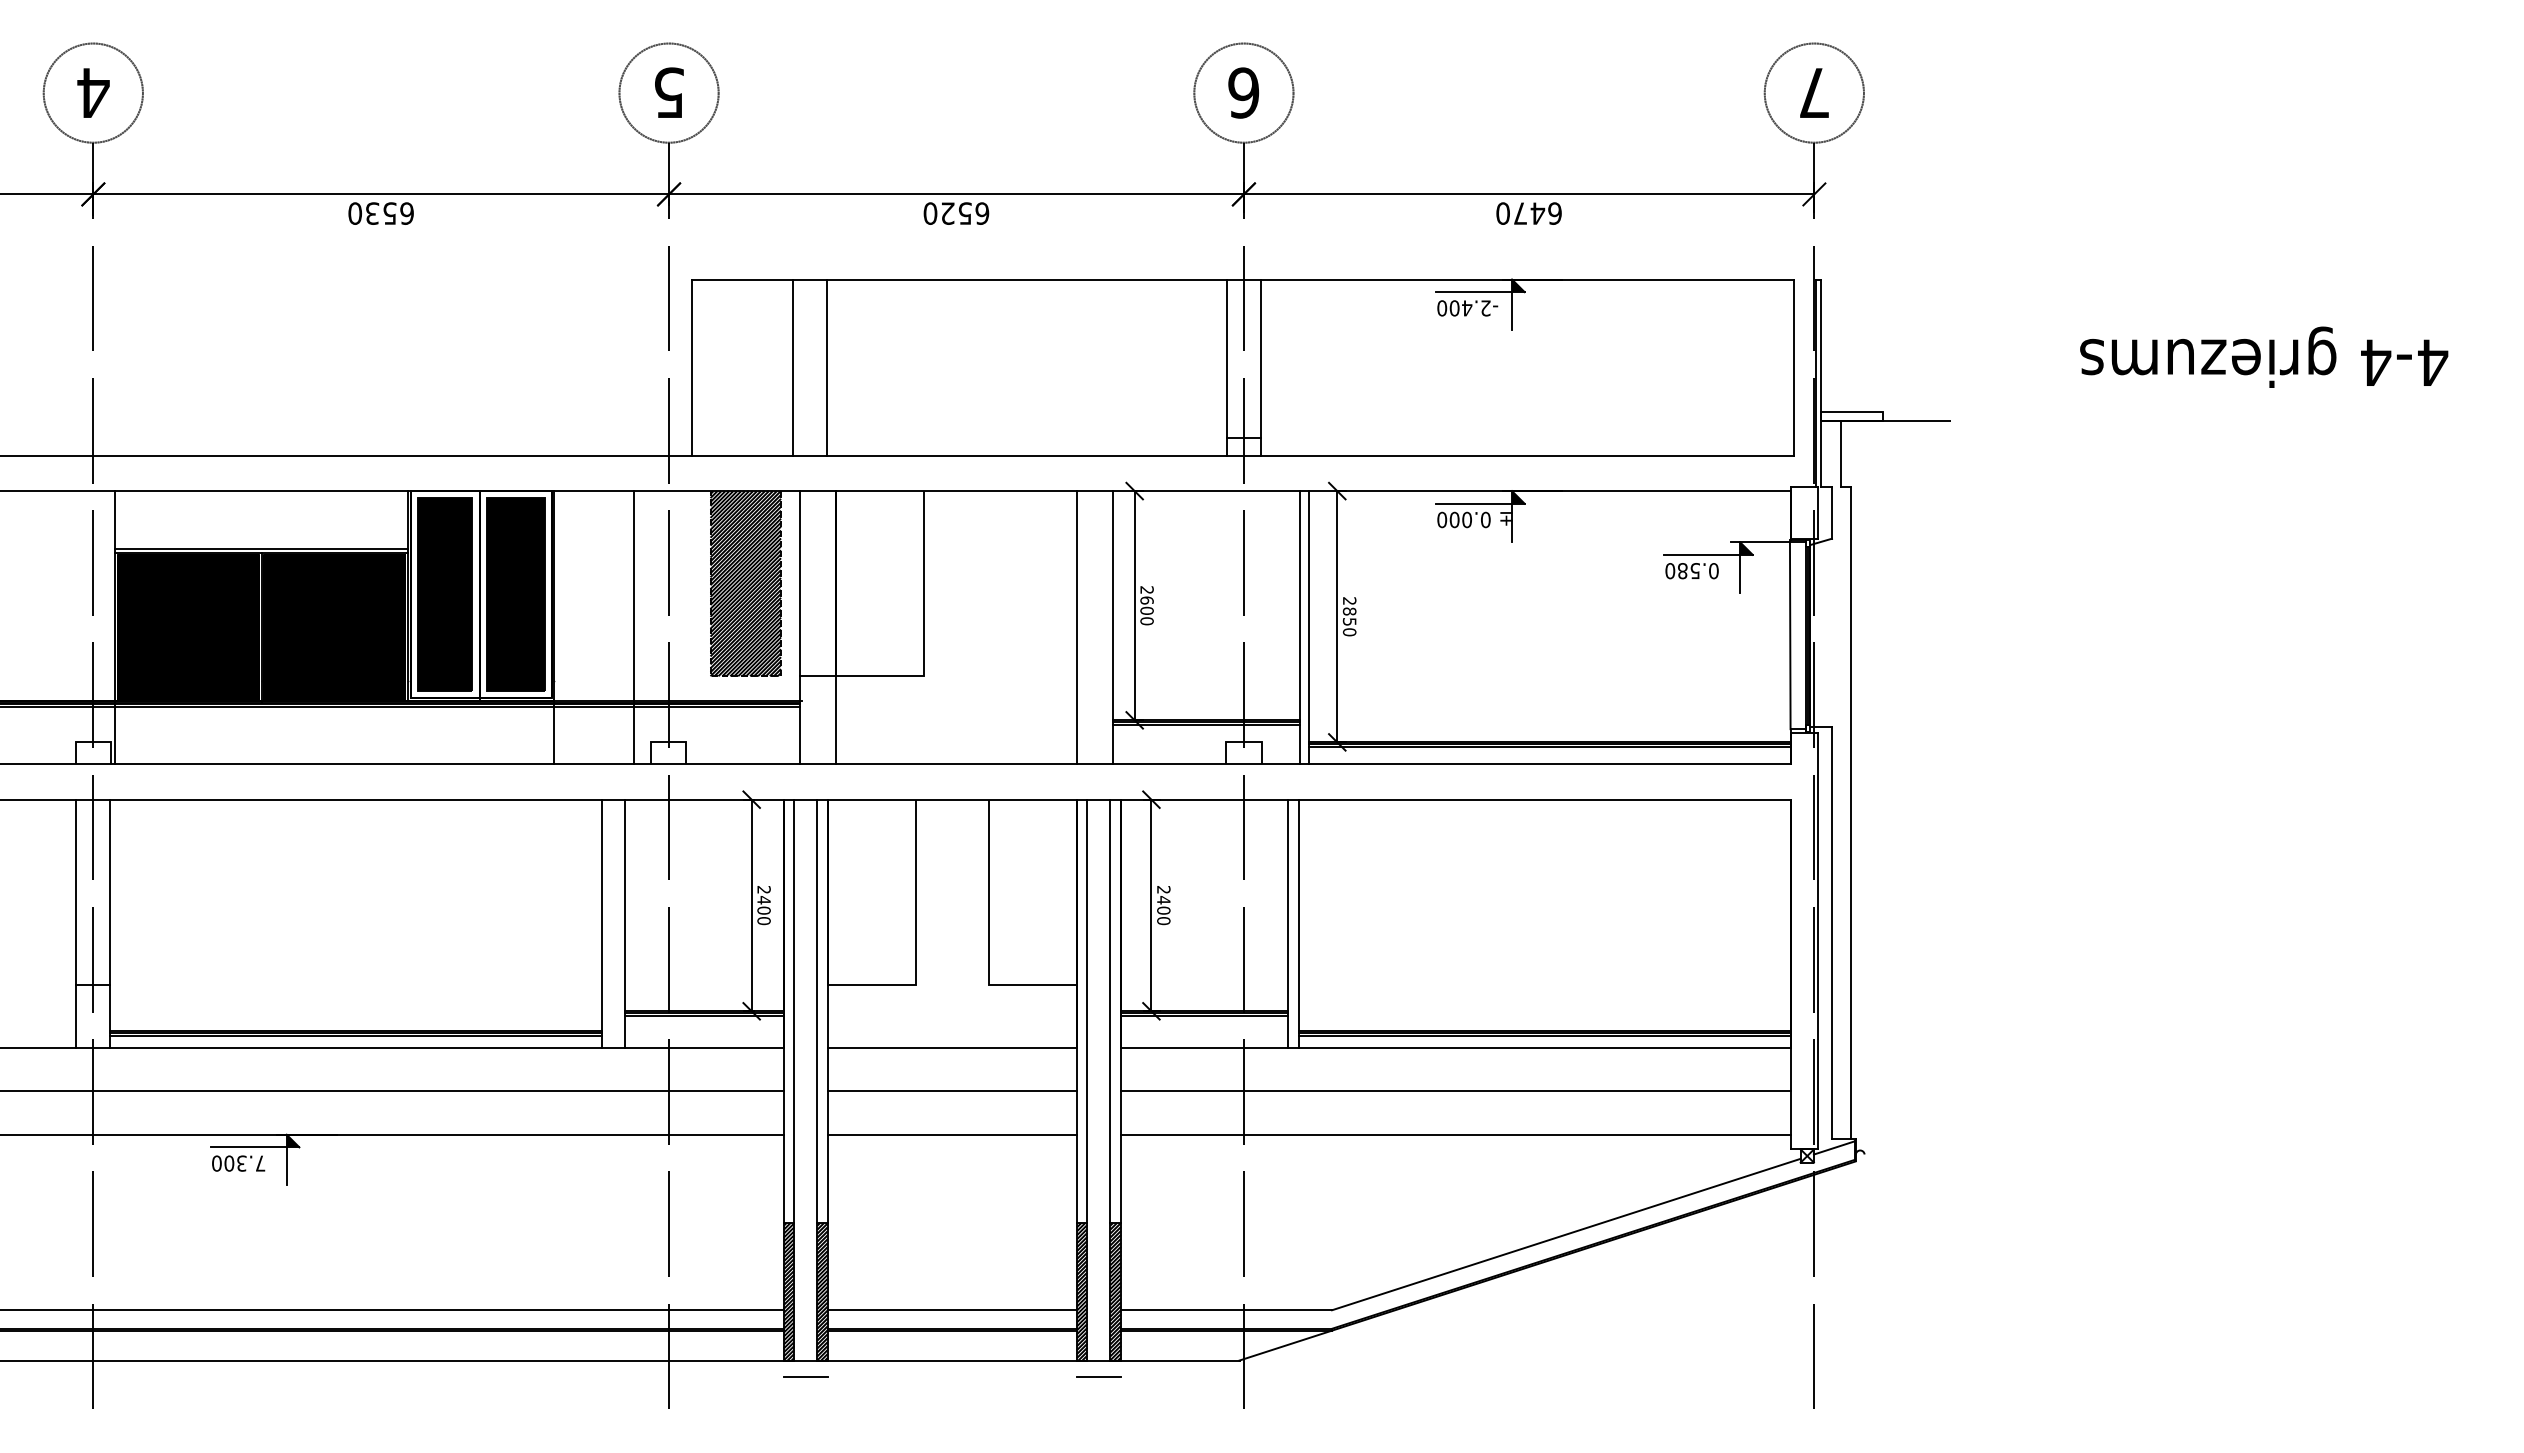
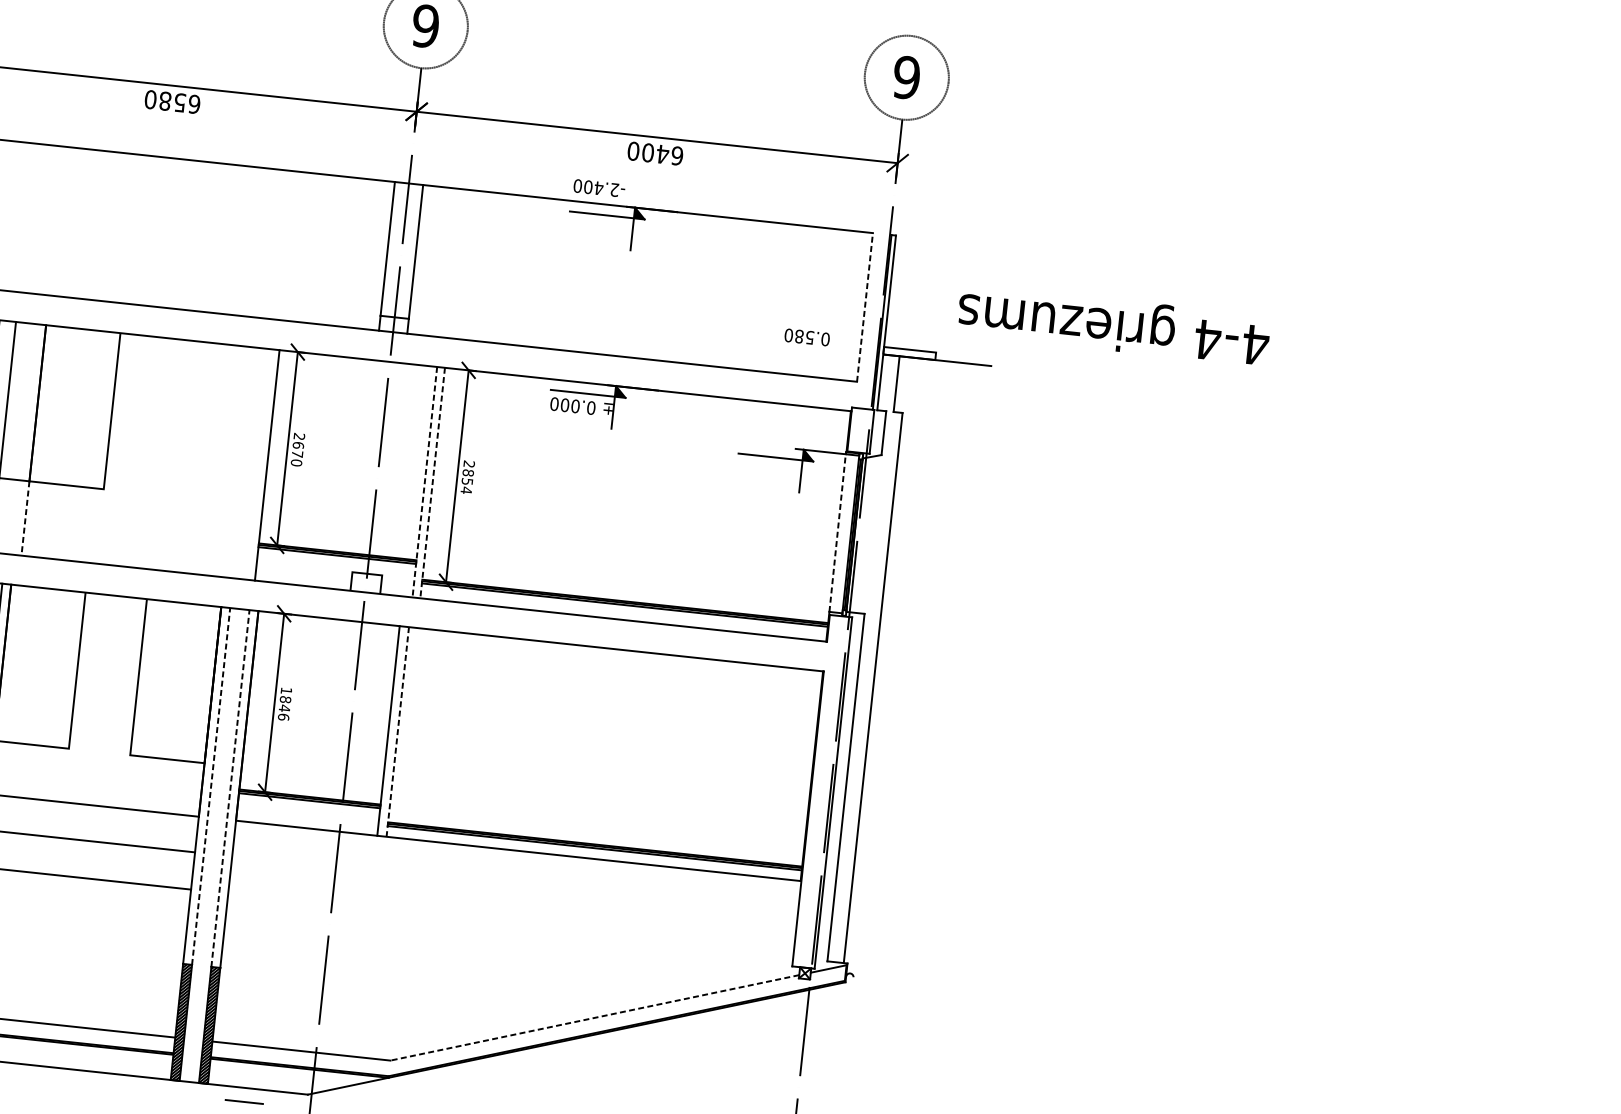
text: (1813, 92) -> (906, 77), 7 -> 6
text: (947, 213) -> (165, 101), 6520 -> 6580
text: (1520, 213) -> (648, 152), 6470 -> 6400
text: (1467, 308) -> (599, 188), moved
text: (2264, 356) -> (1114, 324), moved
line: (793, 367) -> (21, 217), removed
line: (826, 367) -> (49, 220), removed
line: (1794, 367) -> (865, 307), solid -> dashed
text: (1691, 571) -> (806, 337), moved
text: (1146, 610) -> (297, 453), 2600 -> 2670
line: (1076, 627) -> (236, 461), removed
line: (1299, 627) -> (424, 481), solid -> dashed
line: (1309, 627) -> (432, 482), solid -> dashed
text: (1349, 632) -> (466, 490), 2850 -> 2854
line: (1790, 635) -> (837, 532), solid -> dashed
line: (836, 720) -> (25, 518), solid -> dashed
text: (1163, 905) -> (284, 704), 2400 -> 1846
line: (1299, 924) -> (397, 732), solid -> dashed
line: (1087, 1011) -> (211, 786), solid -> dashed
line: (1110, 1011) -> (230, 788), solid -> dashed
line: (1455, 1090) -> (514, 886), removed
line: (1455, 1134) -> (510, 923), removed
line: (1565, 1234) -> (594, 1017), solid -> dashed
line: (1098, 1376) -> (244, 1101), moved

